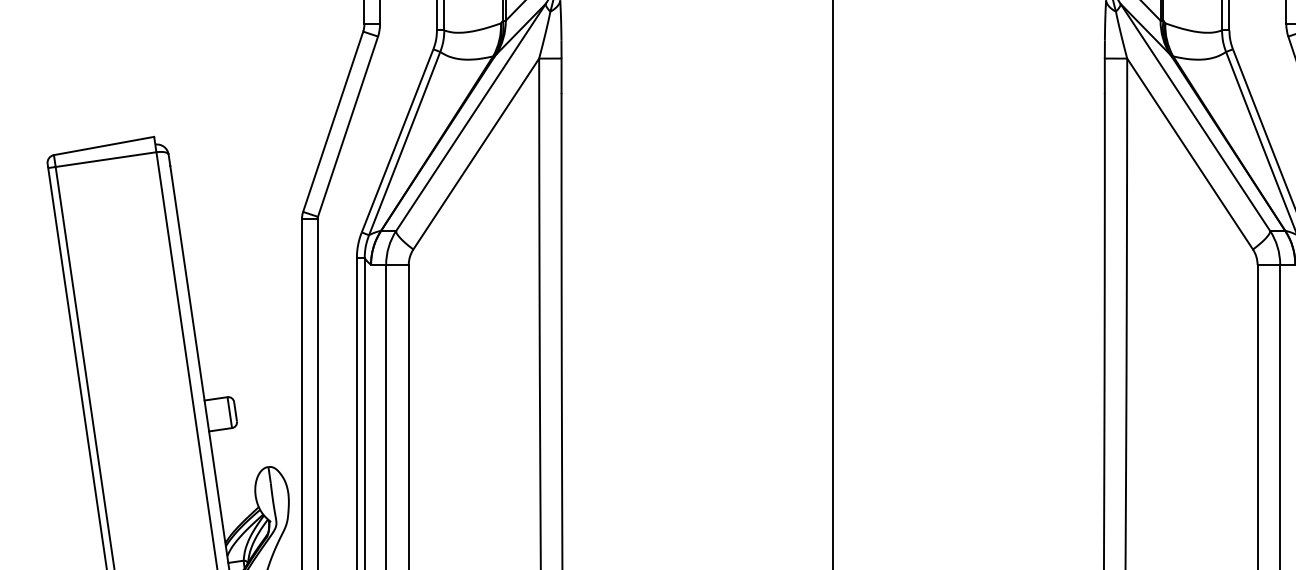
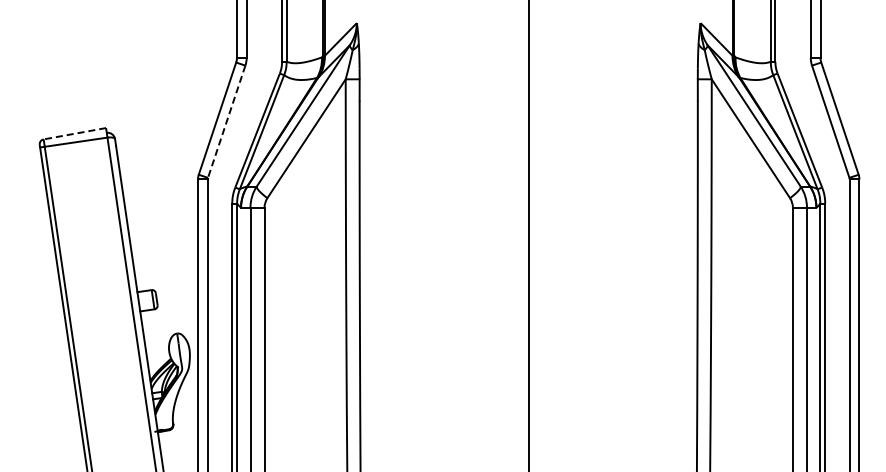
line: (347, 127) -> (226, 122), solid -> dashed
line: (103, 145) -> (74, 133), solid -> dashed

